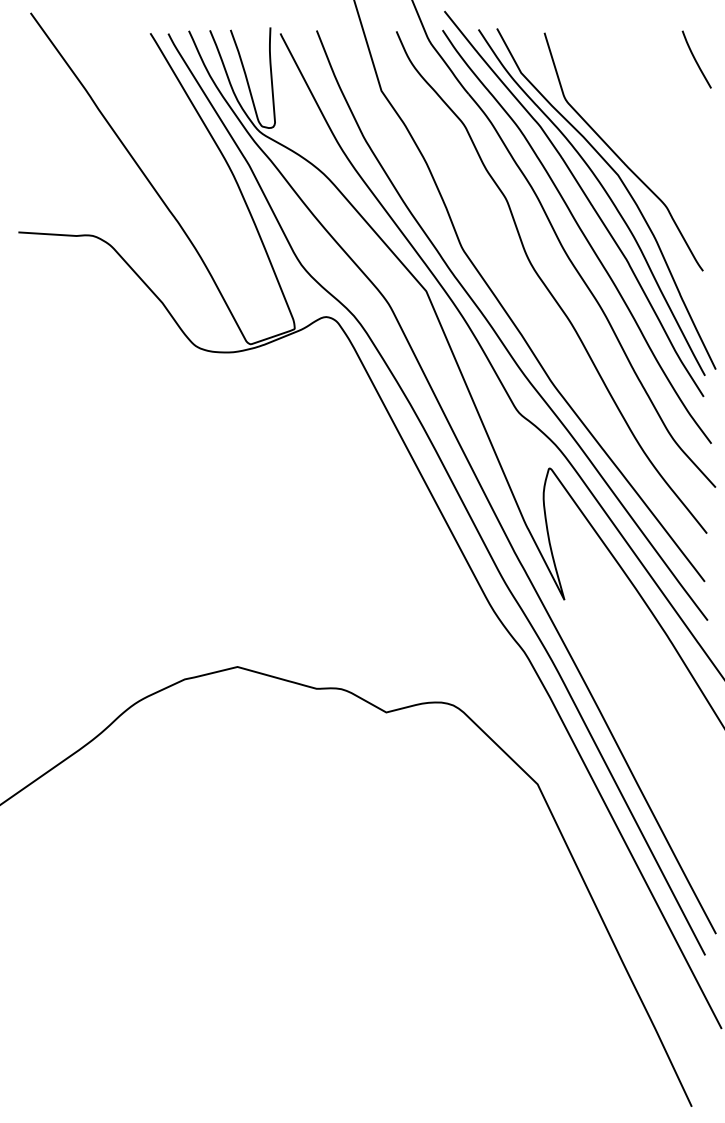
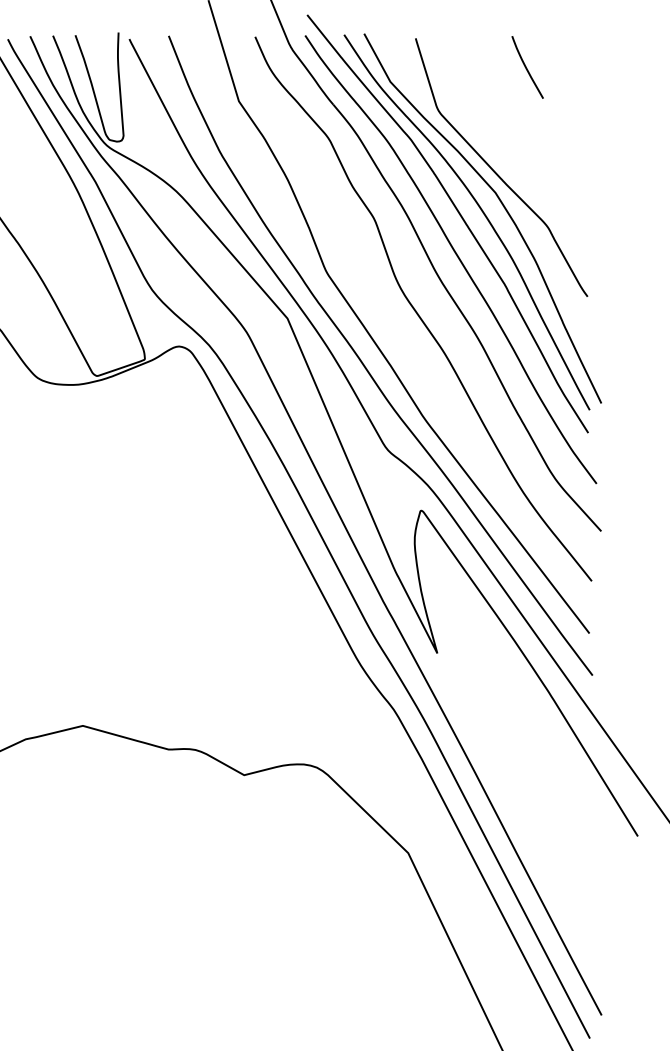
curve: (696, 59) -> (527, 67), moved

